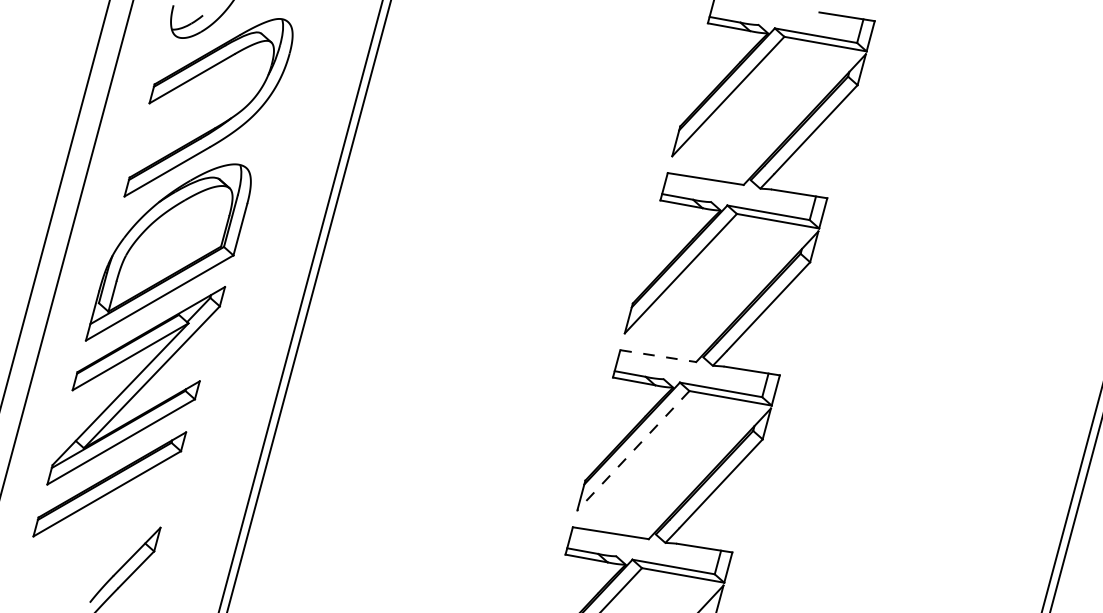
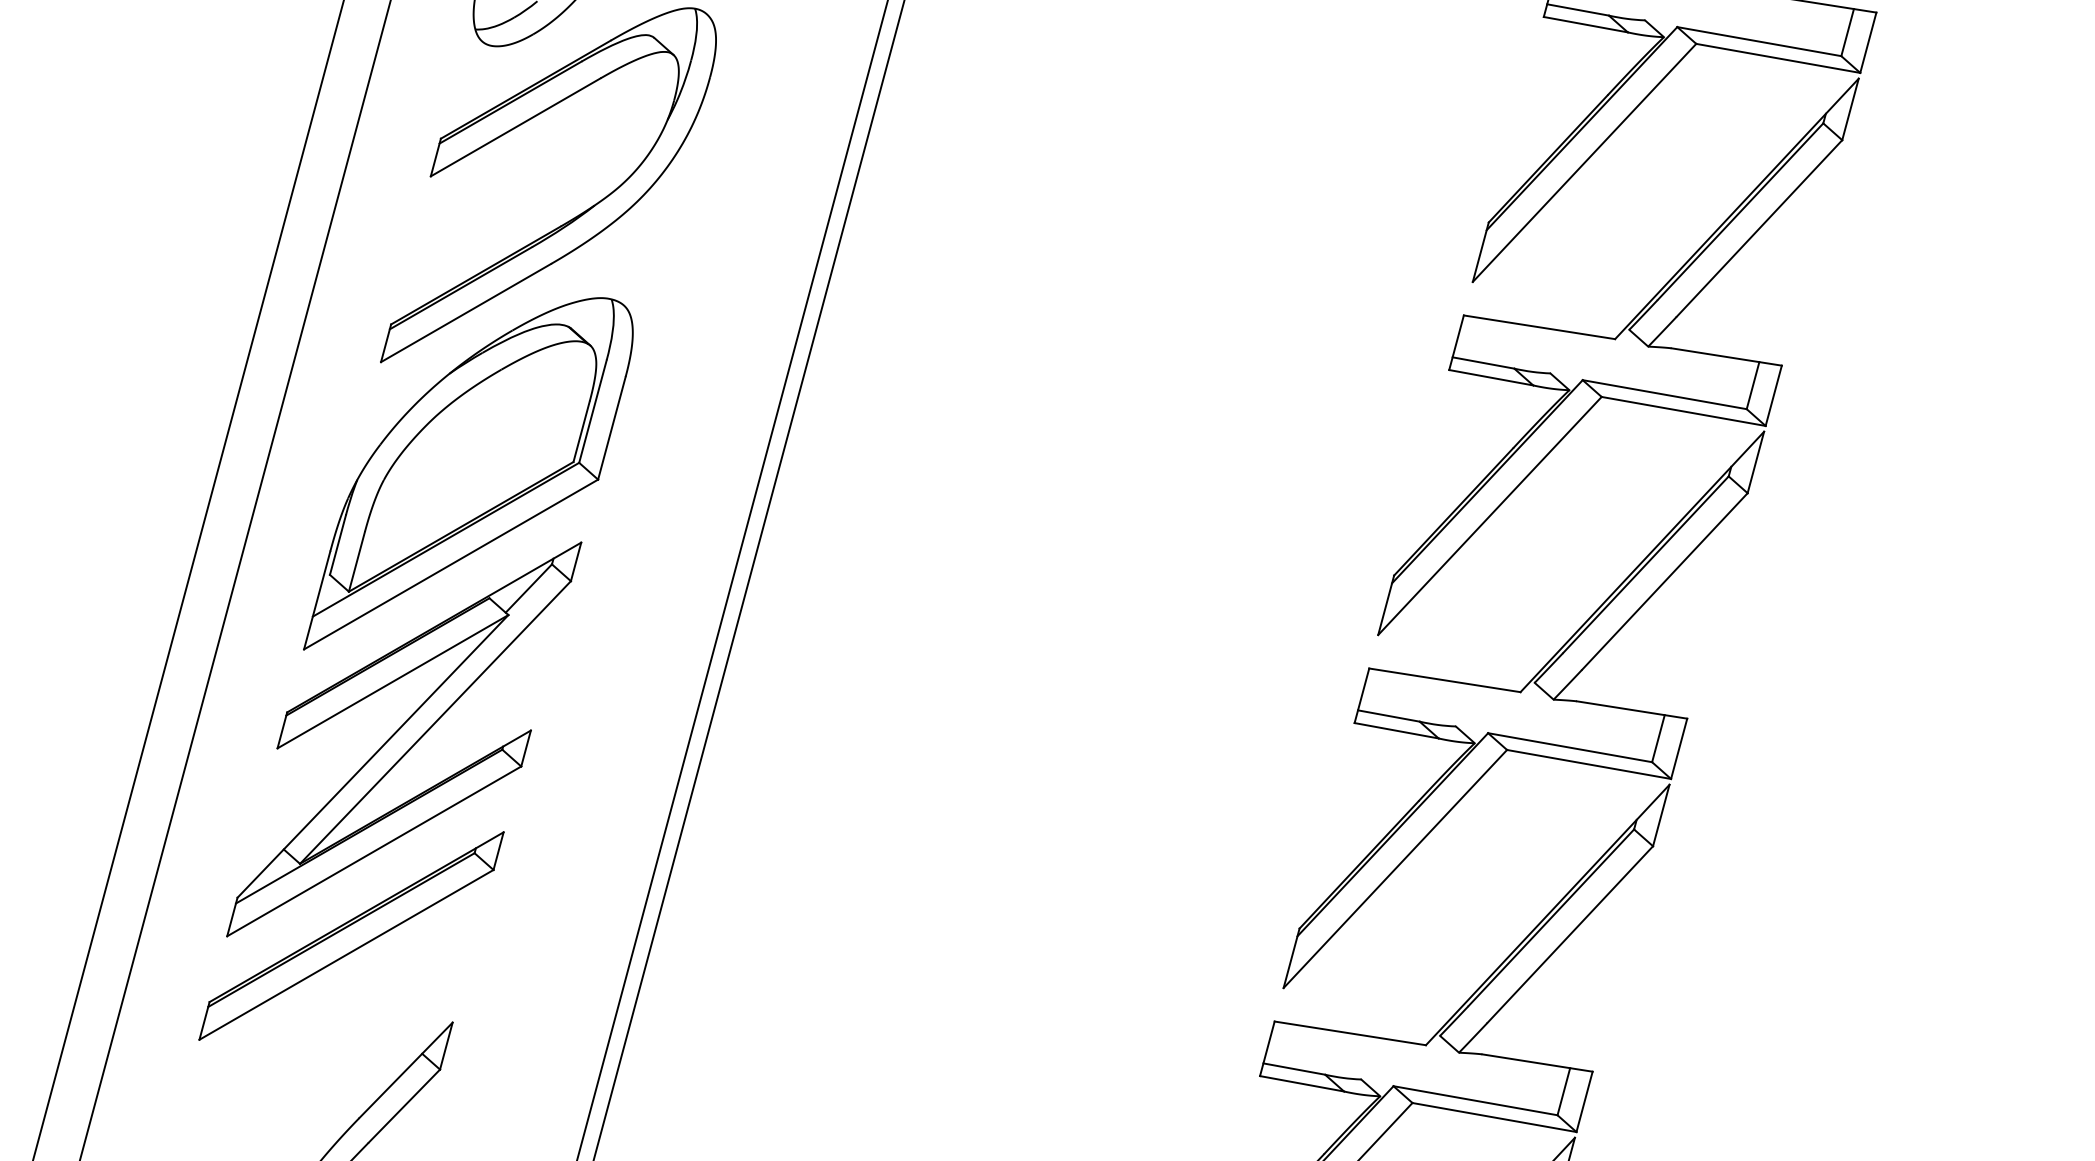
line: (658, 356) -> (1445, 681), dashed -> solid
line: (633, 450) -> (1395, 868), dashed -> solid

